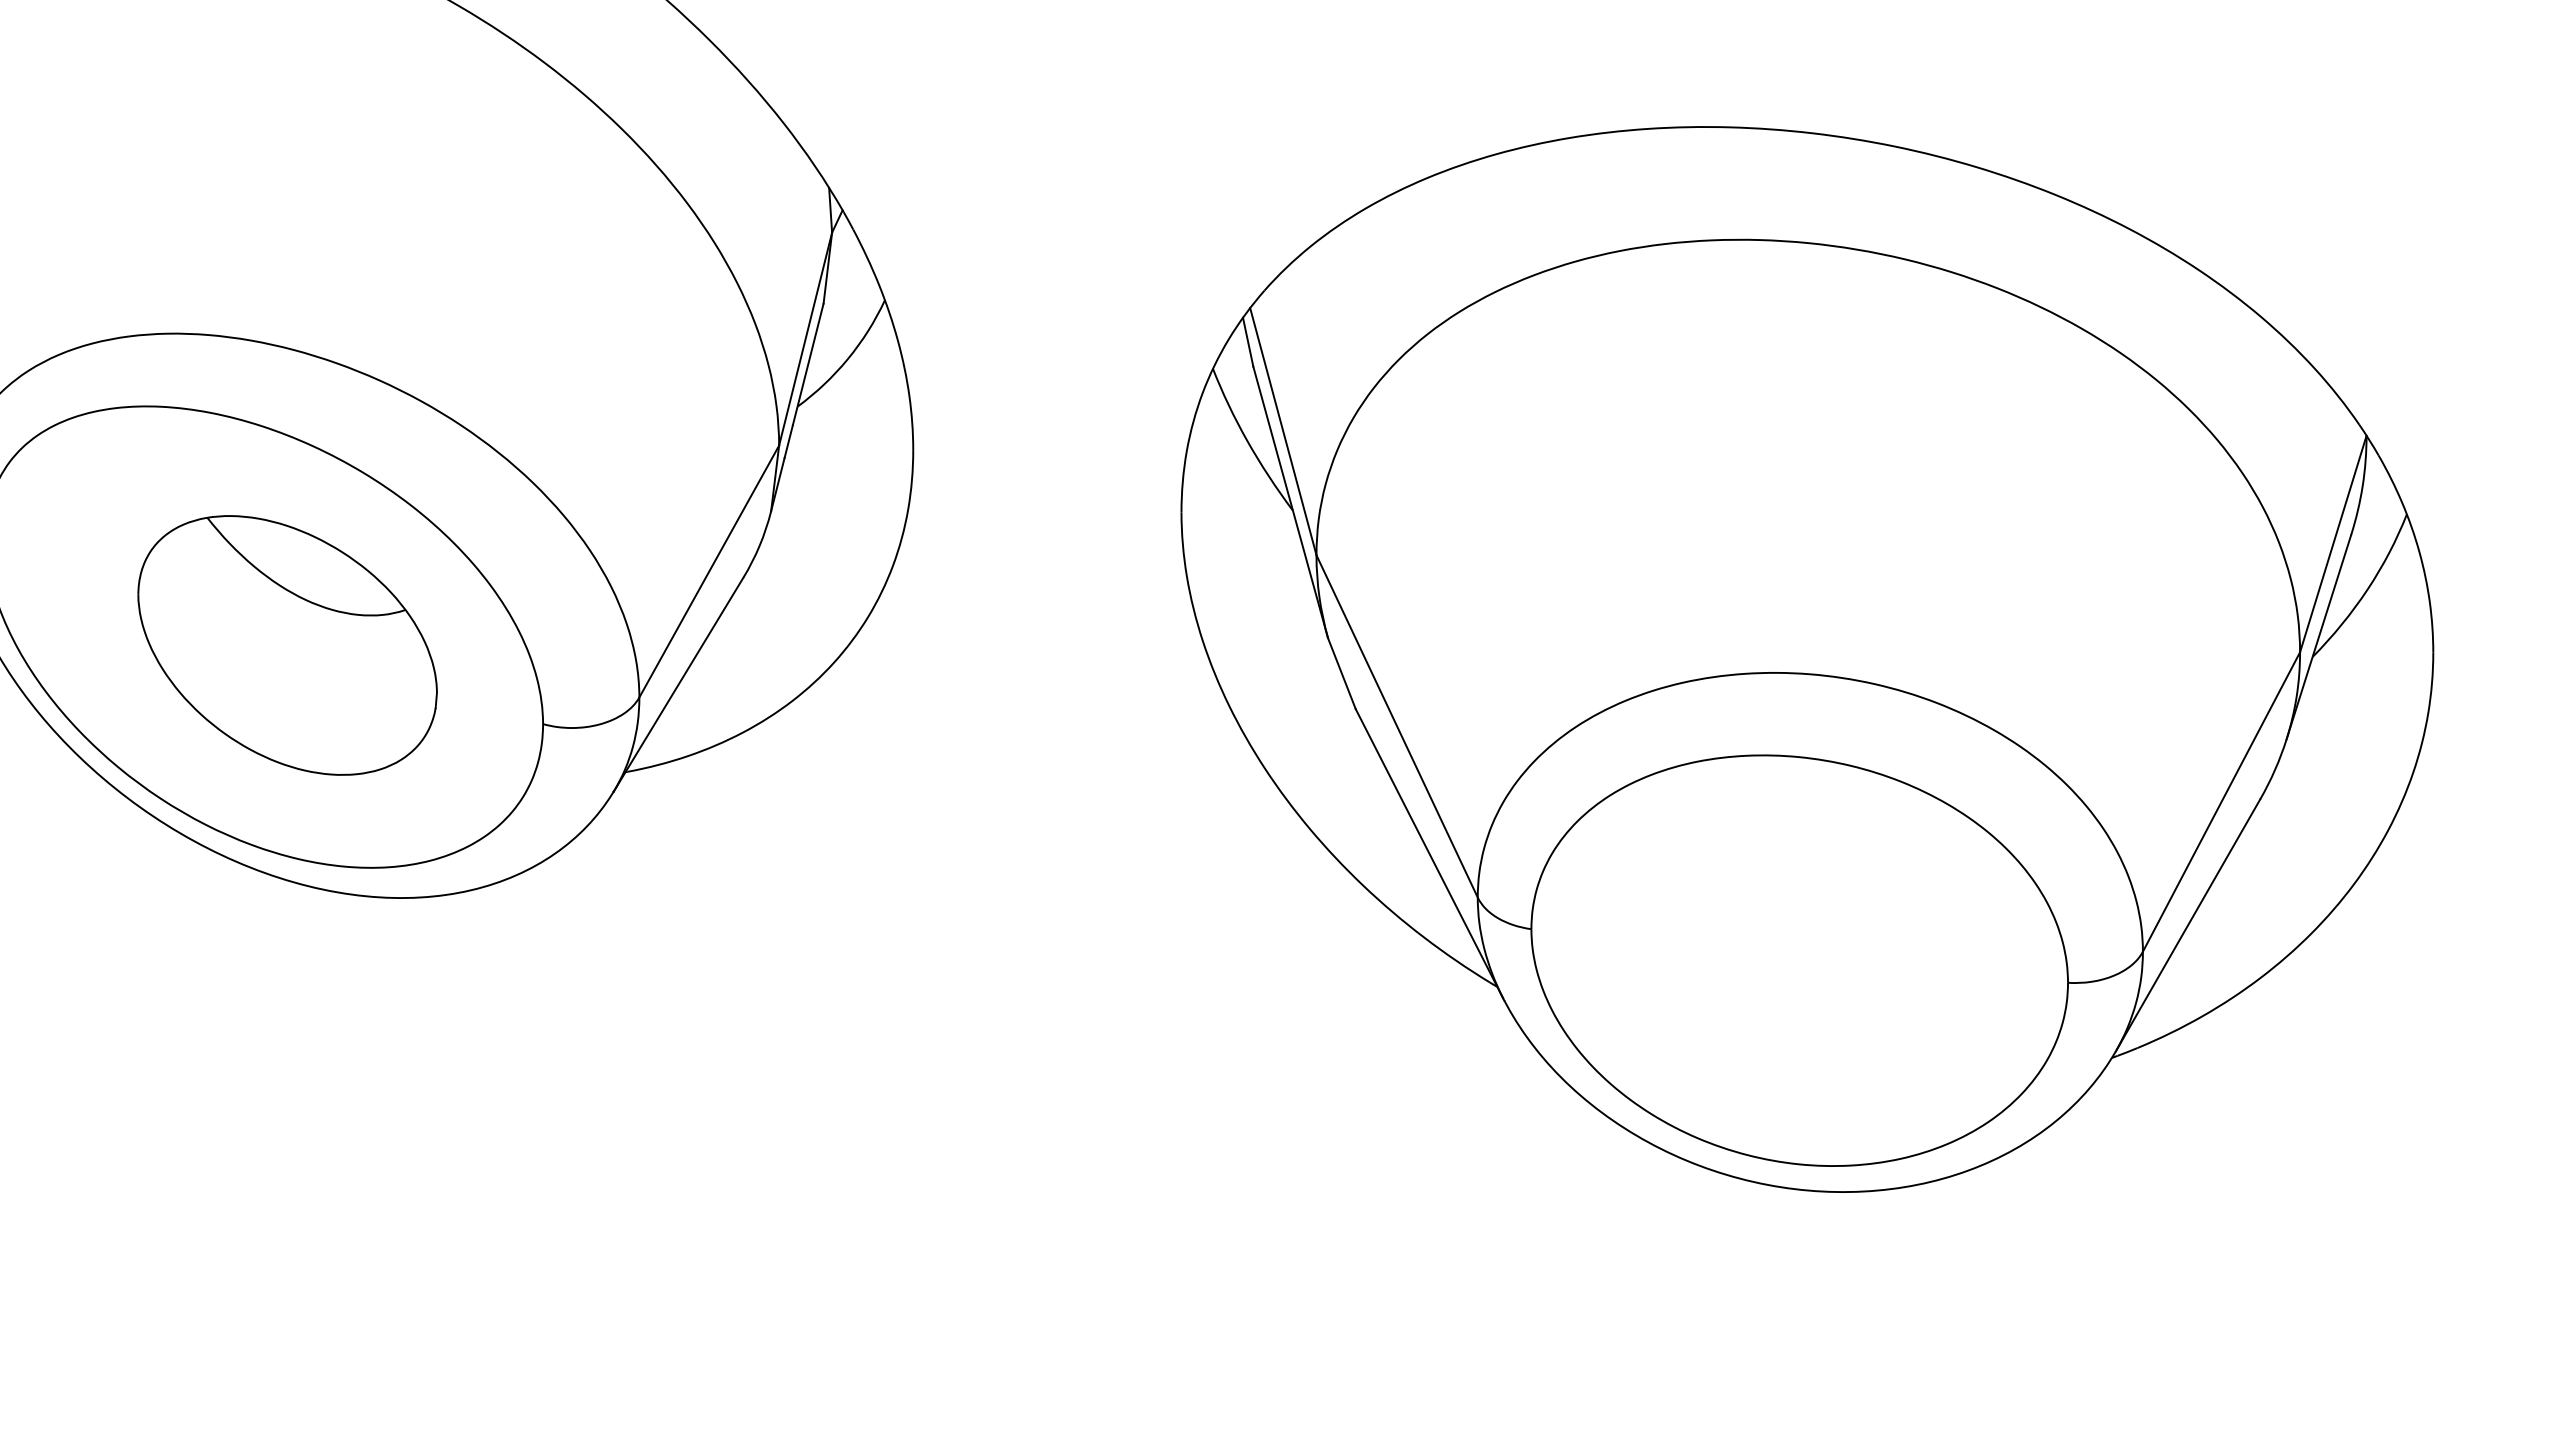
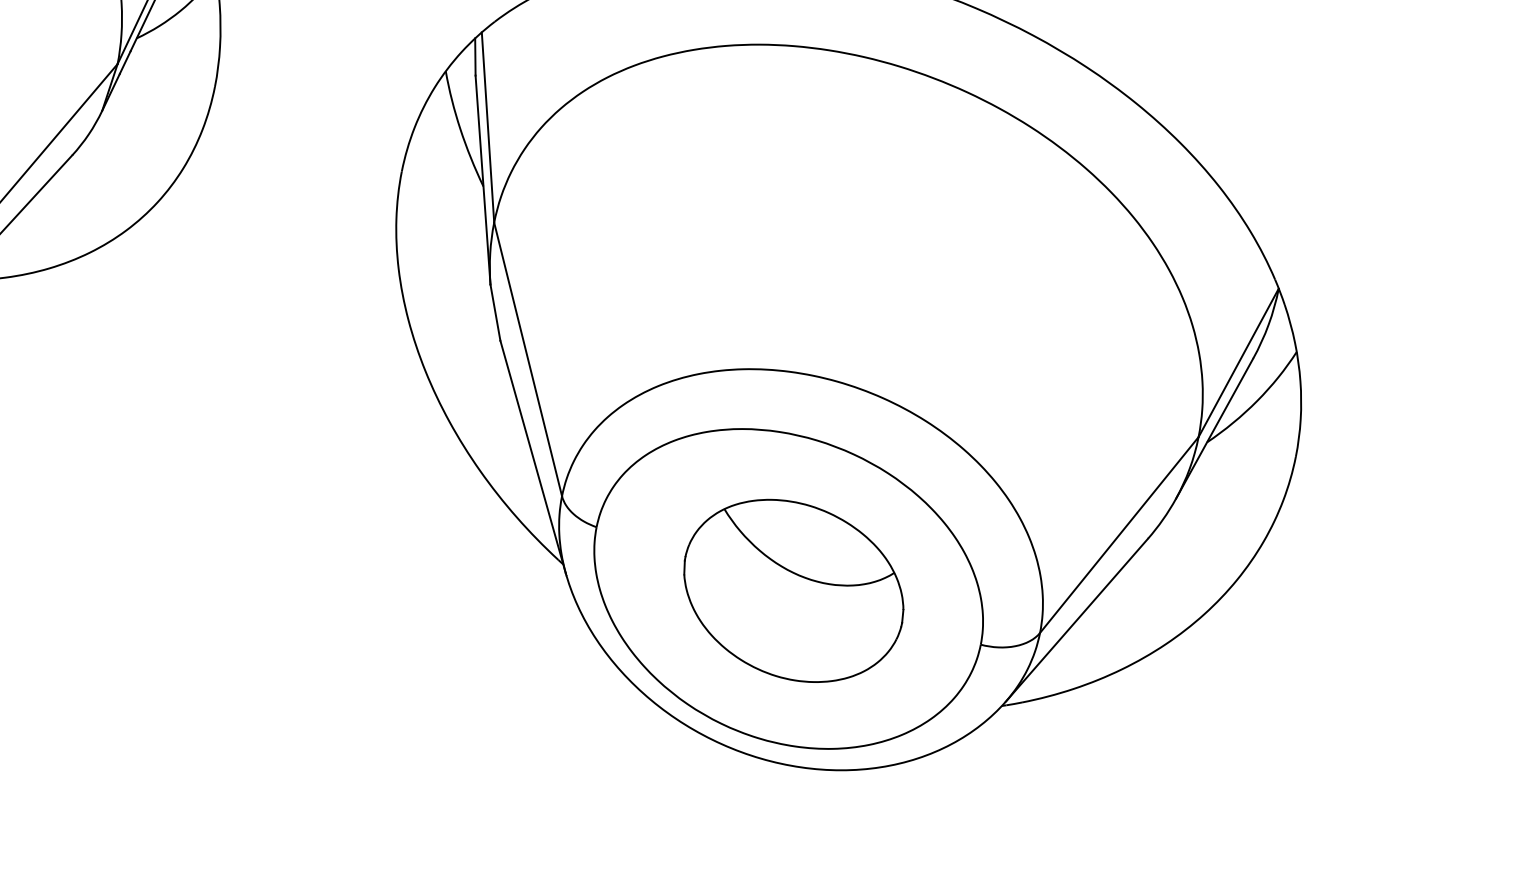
part: (1807, 961) -> (793, 591), added

